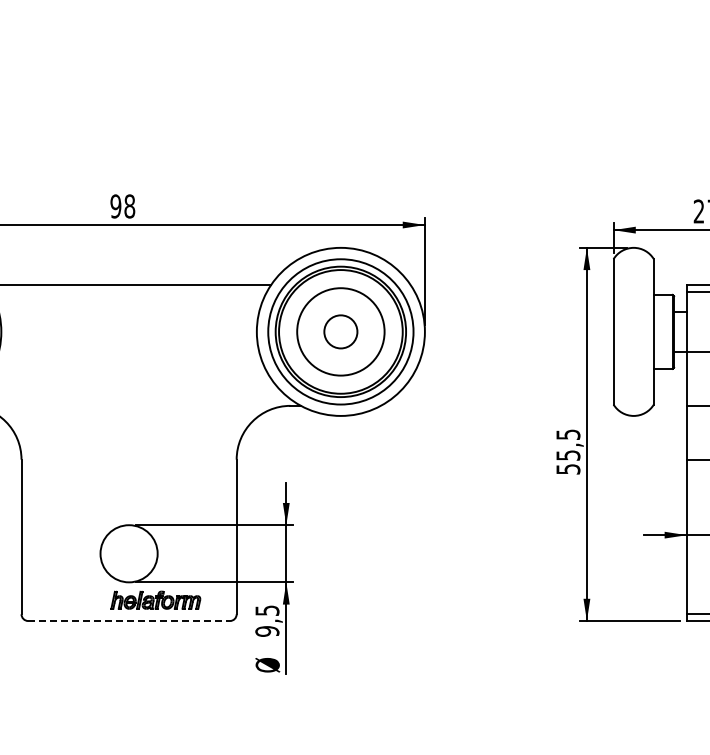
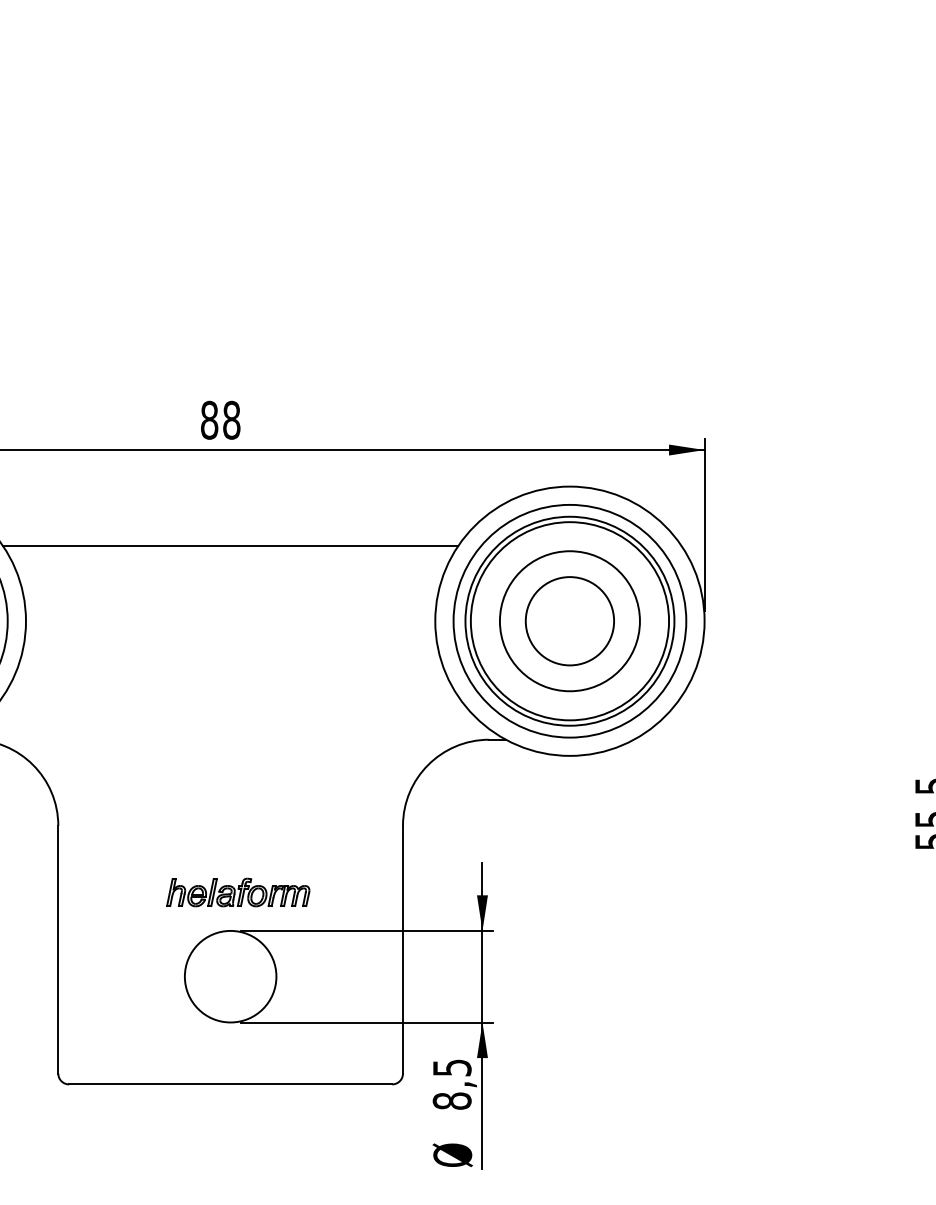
text: (115, 206) -> (208, 420), 98 -> 88
circle: (340, 331) -> (569, 620), size x1.67
part: (155, 599) -> (237, 891), moved
line: (129, 621) -> (231, 1085), dashed -> solid
text: (267, 631) -> (452, 1101), 9,5 -> 8,5

